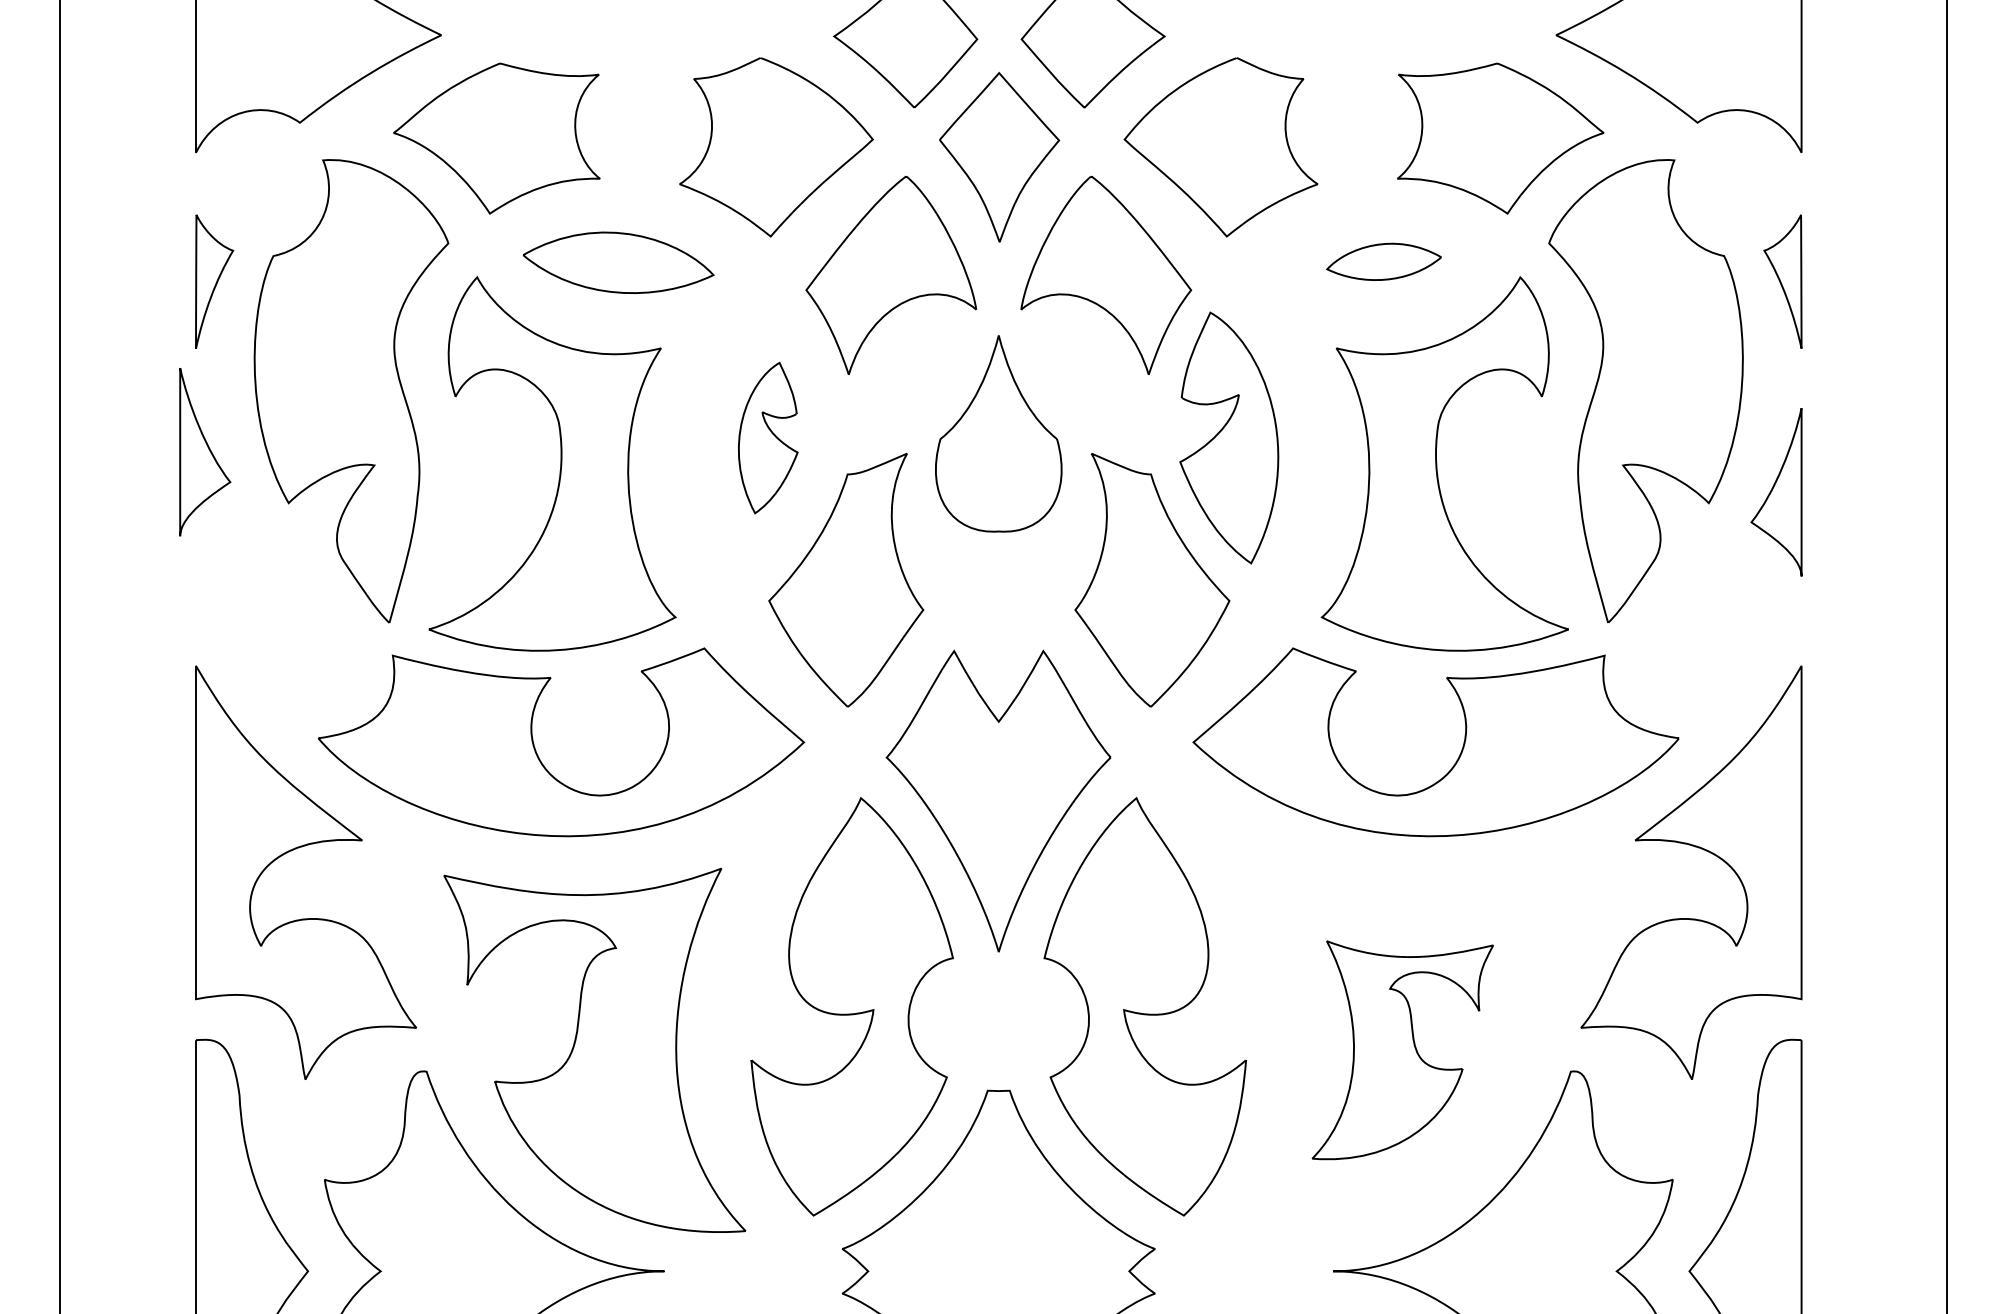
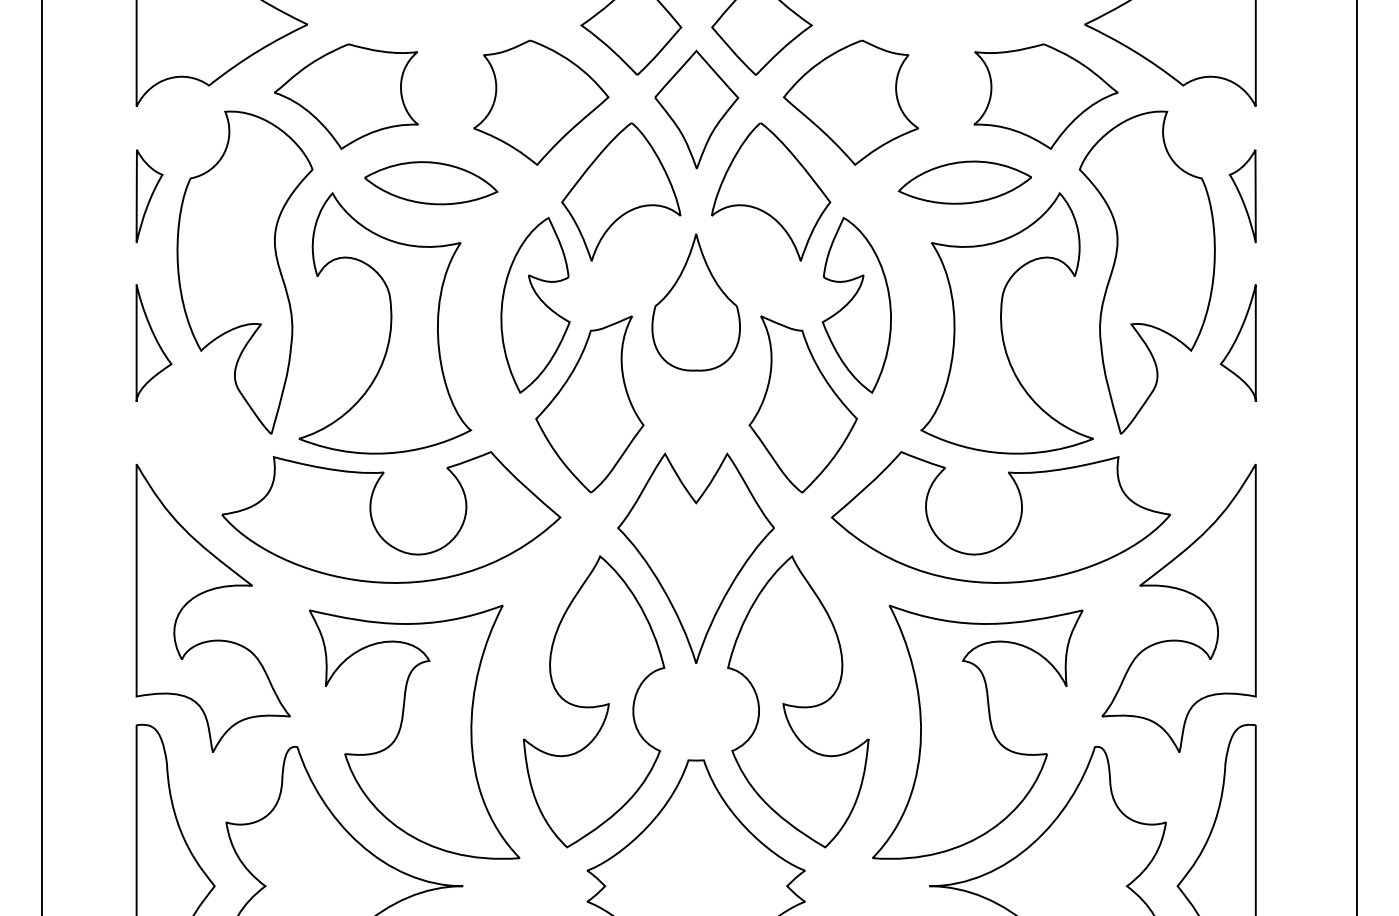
part: (1383, 261) -> (964, 182), size x1.67
part: (768, 438) -> (535, 305), size x1.67
part: (204, 451) -> (153, 342), moved
part: (1402, 1049) -> (977, 731), size x1.67

